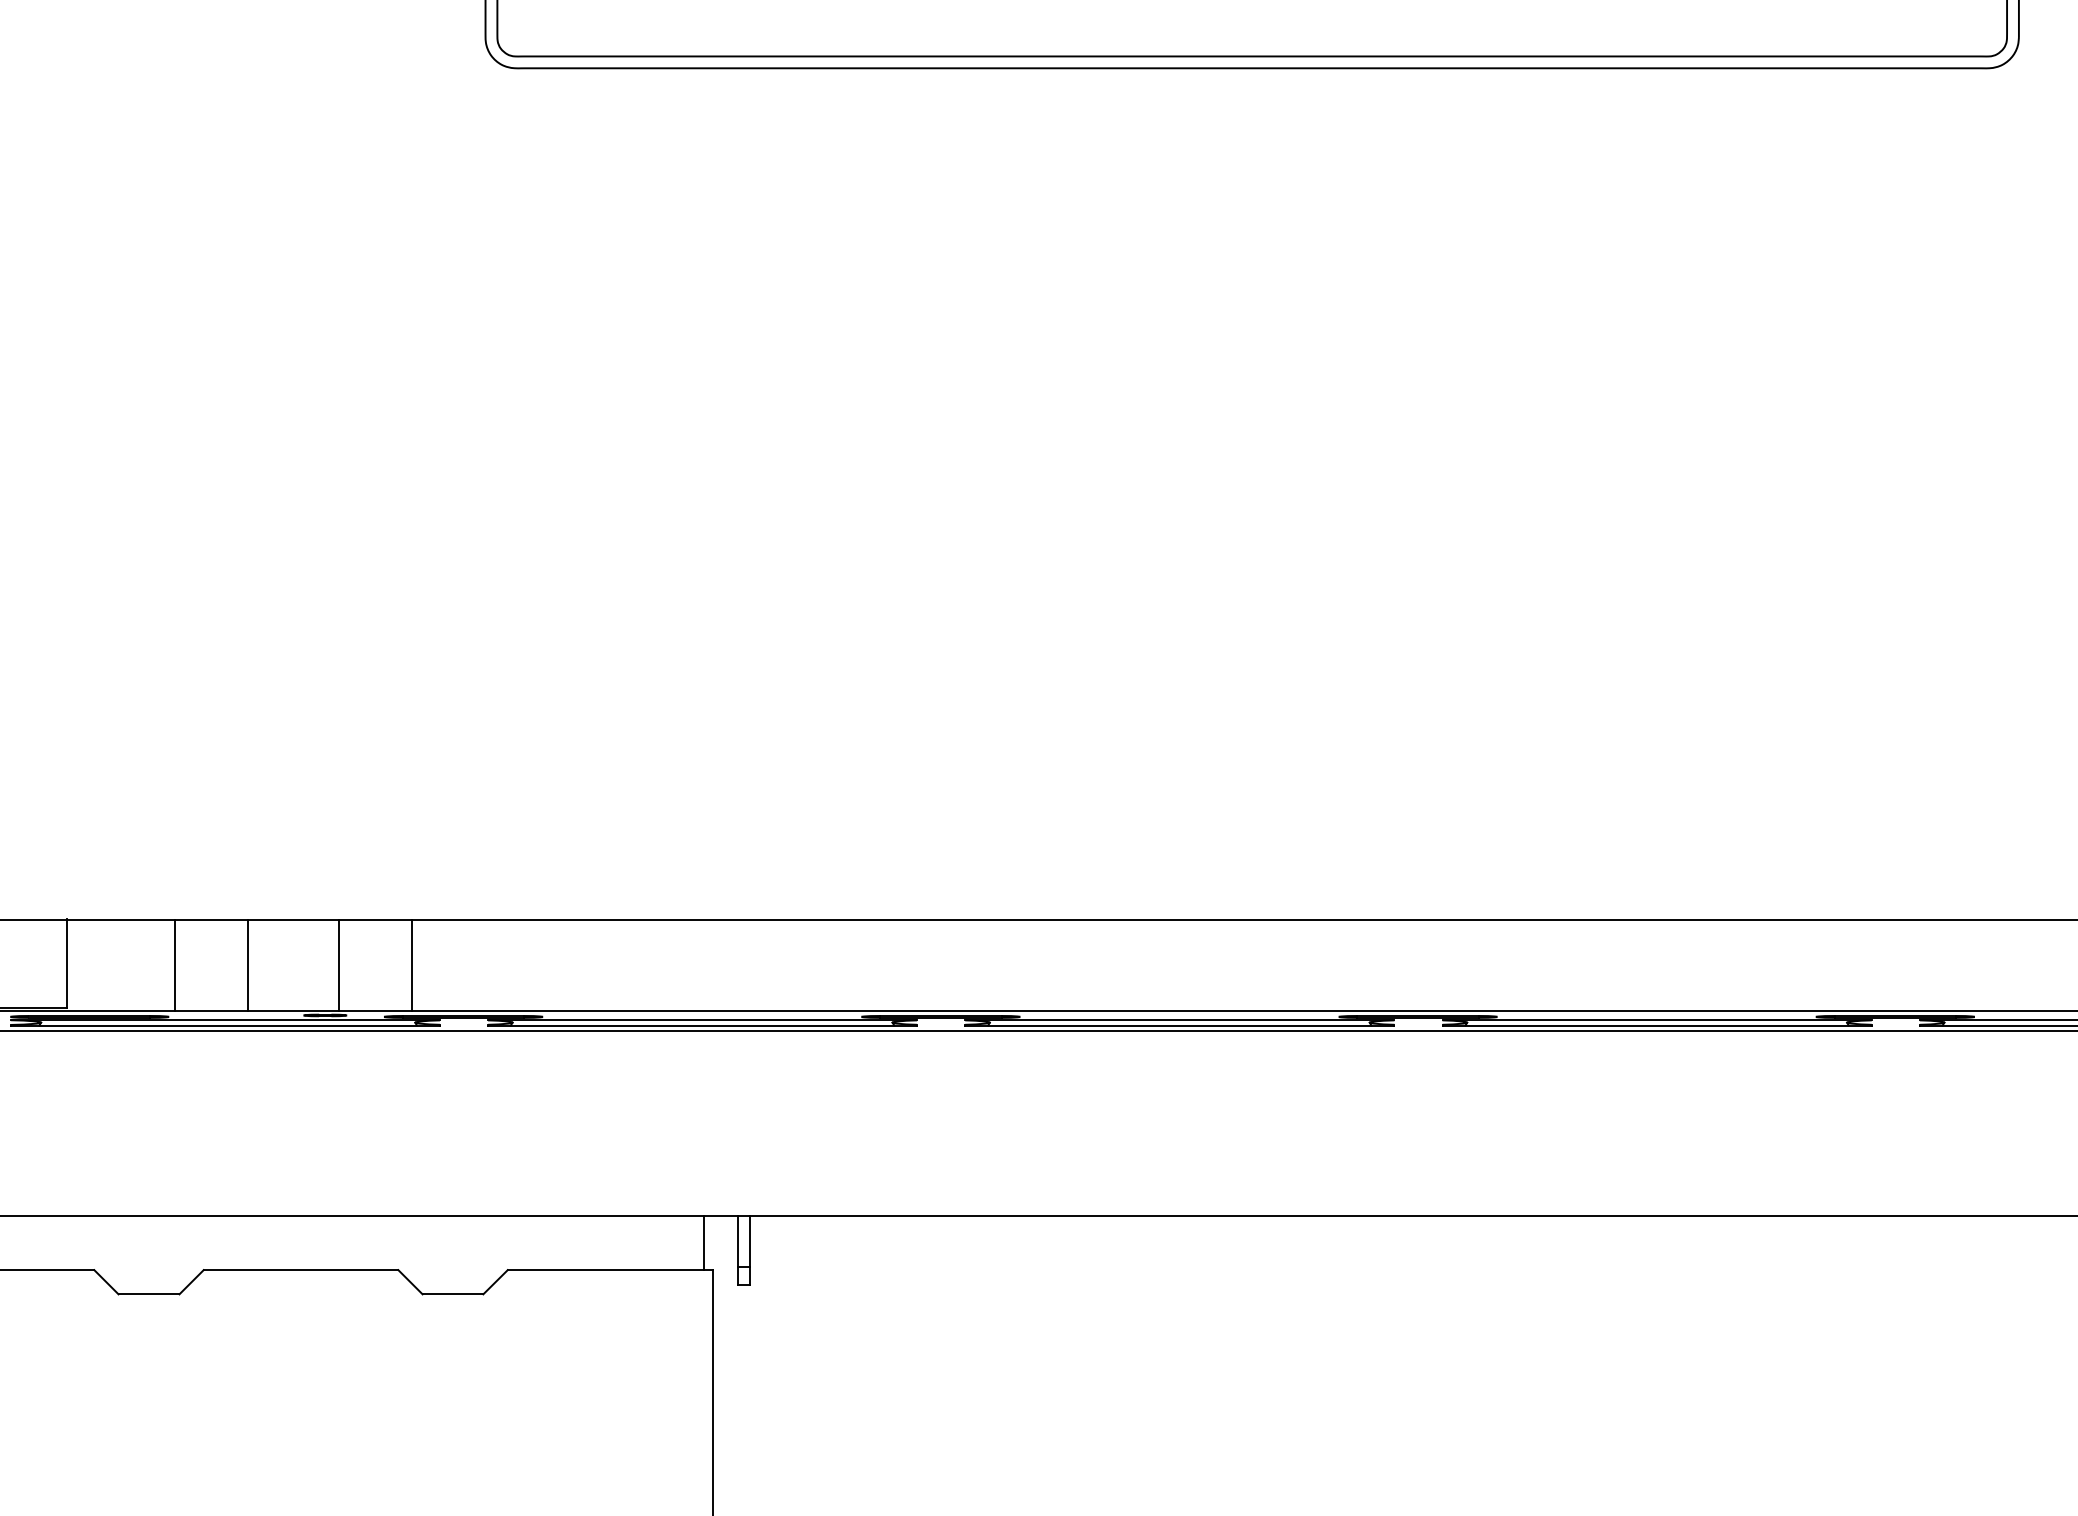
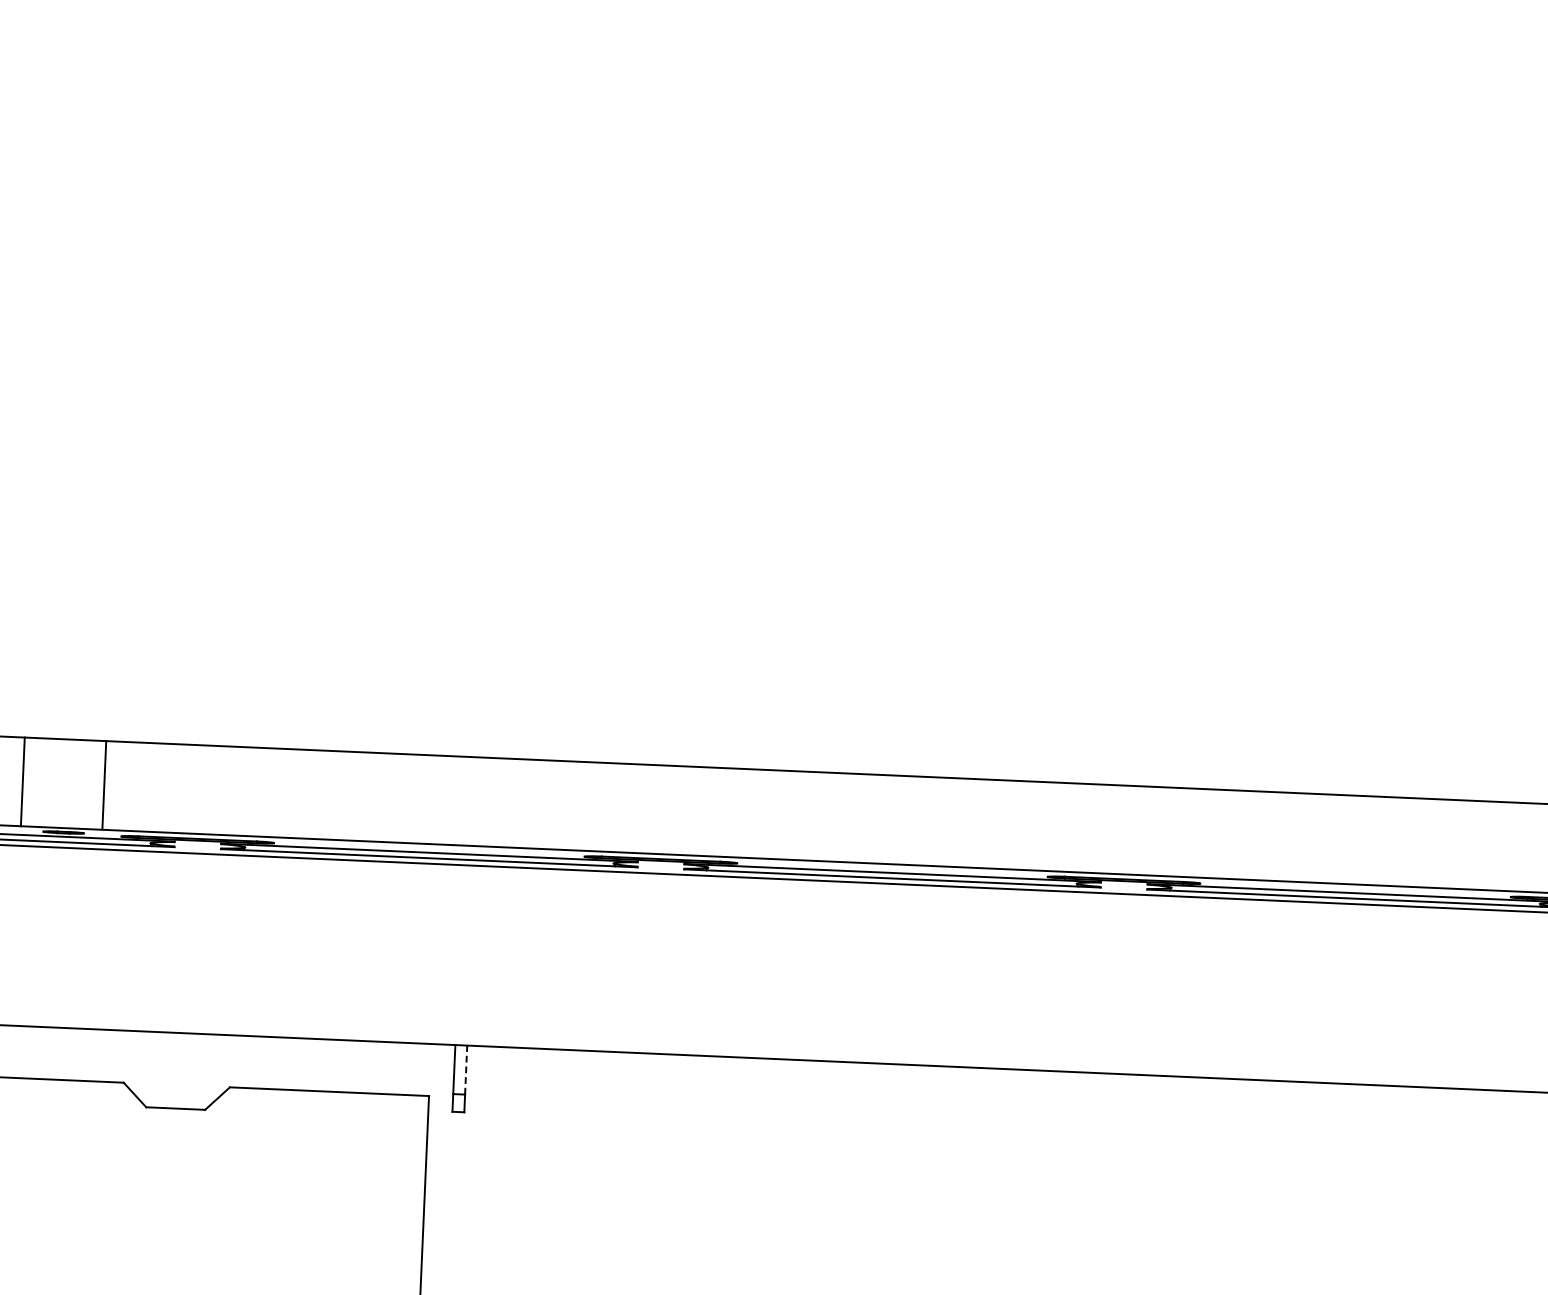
line: (339, 964) -> (23, 781), moved
line: (412, 964) -> (104, 784), moved
line: (750, 1241) -> (466, 1069), solid -> dashed
line: (703, 1243) -> (420, 1069), removed

